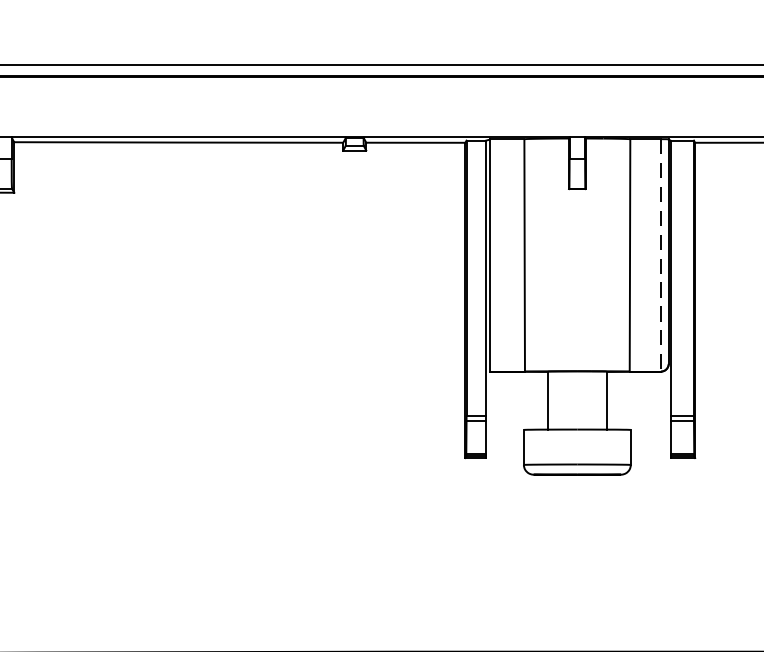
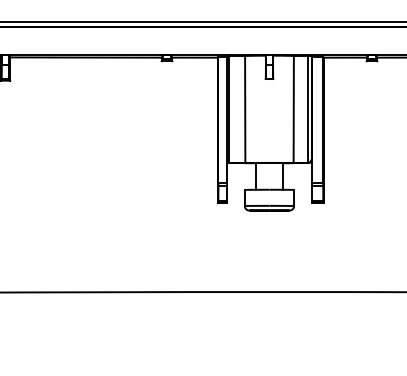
line: (659, 255) -> (307, 109), dashed -> solid

